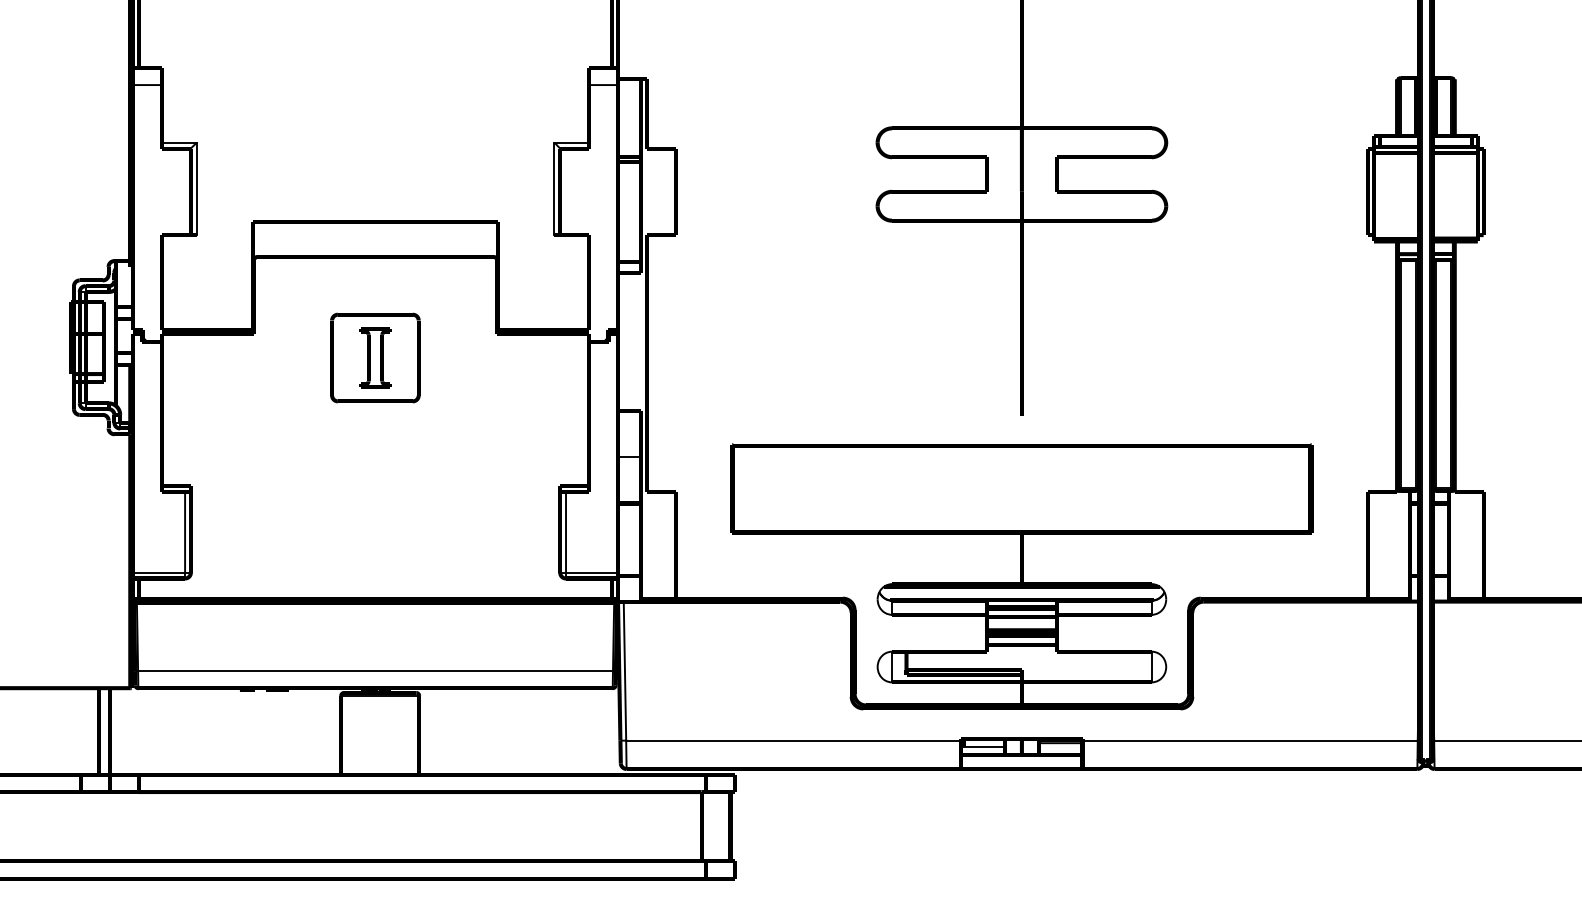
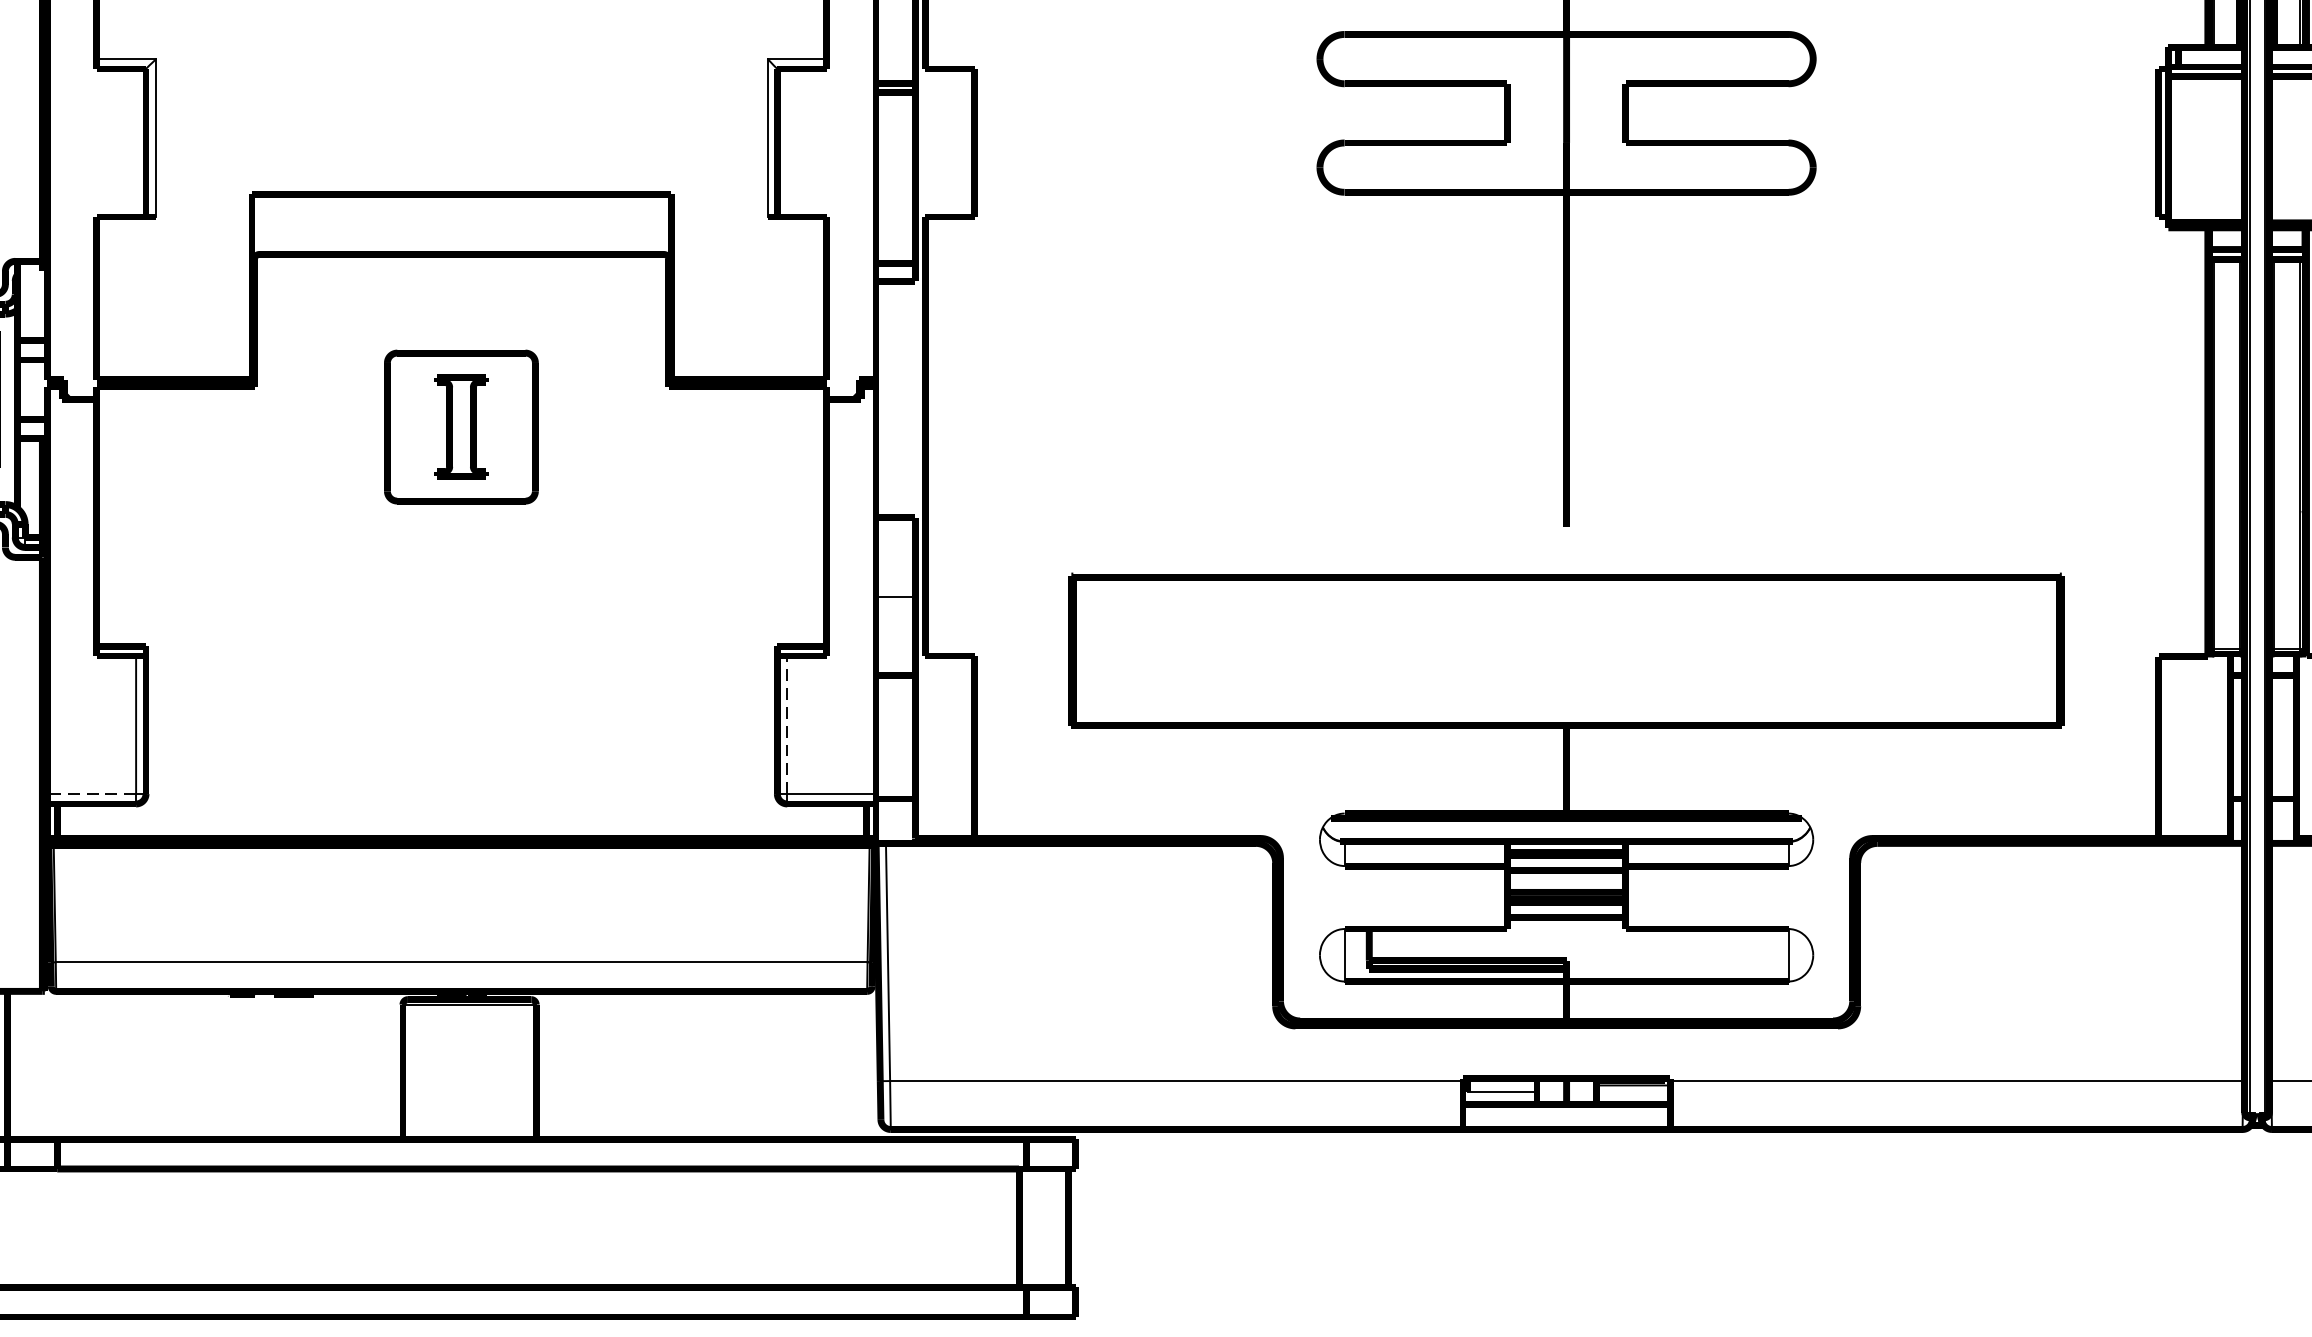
line: (566, 531) -> (788, 723), solid -> dashed
line: (159, 572) -> (92, 793), solid -> dashed

